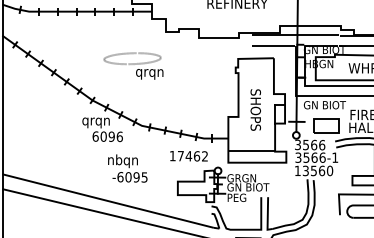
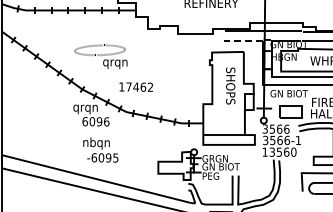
line: (273, 45) -> (243, 40), solid -> dashed
part: (133, 65) -> (100, 56), moved
text: (255, 109) -> (230, 85), moved
text: (188, 155) -> (135, 86), moved
text: (127, 167) -> (100, 149), moved

